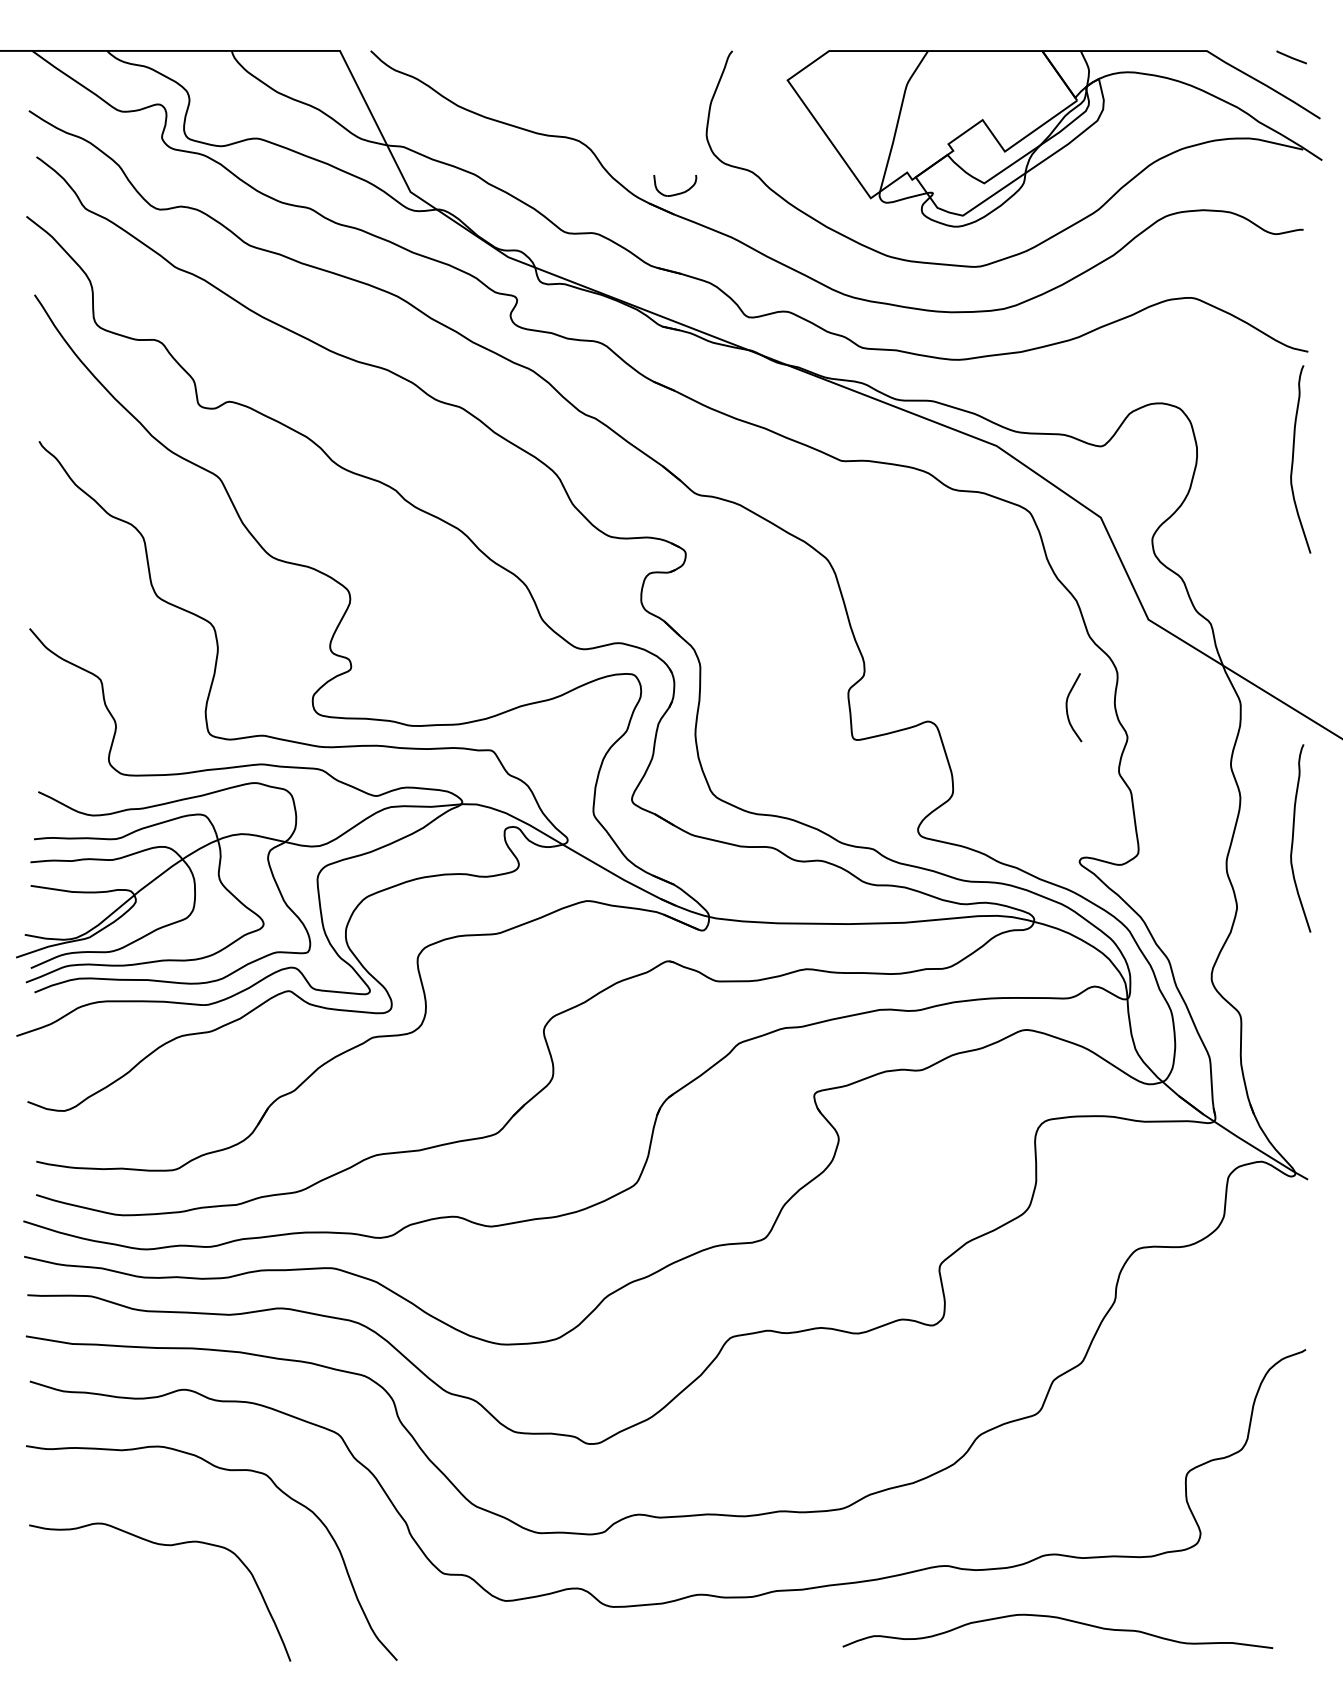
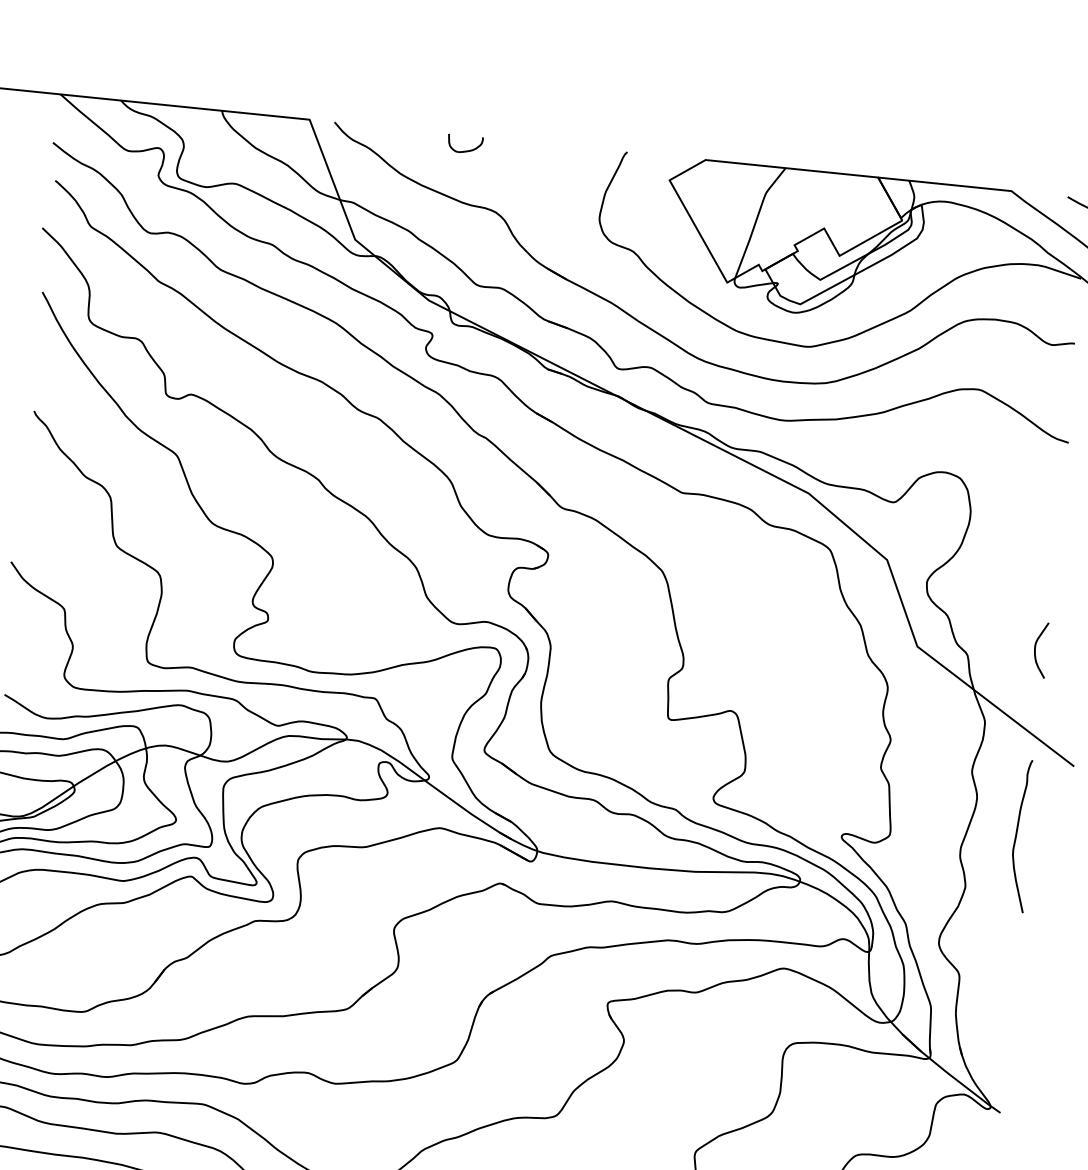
part: (675, 193) -> (464, 150), moved
curve: (1293, 459) -> (1047, 528), removed
curve: (1067, 707) -> (1035, 649), moved

